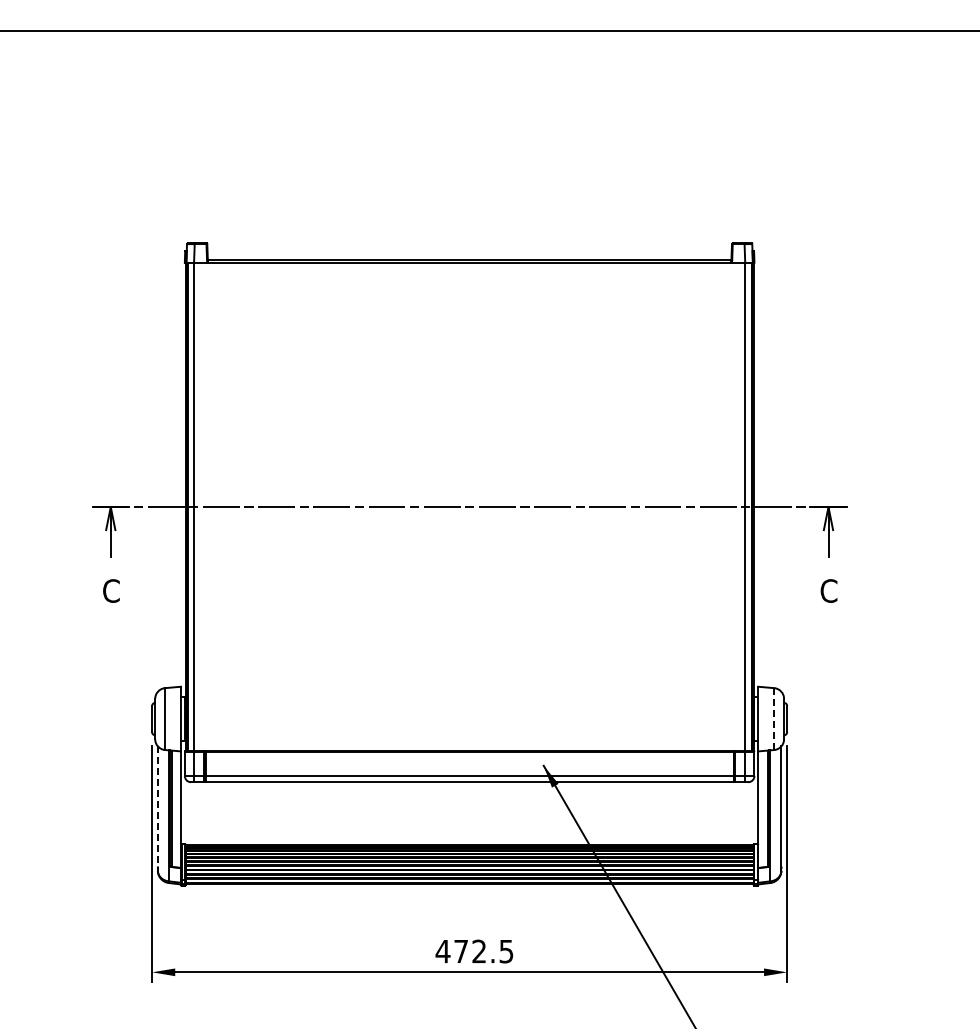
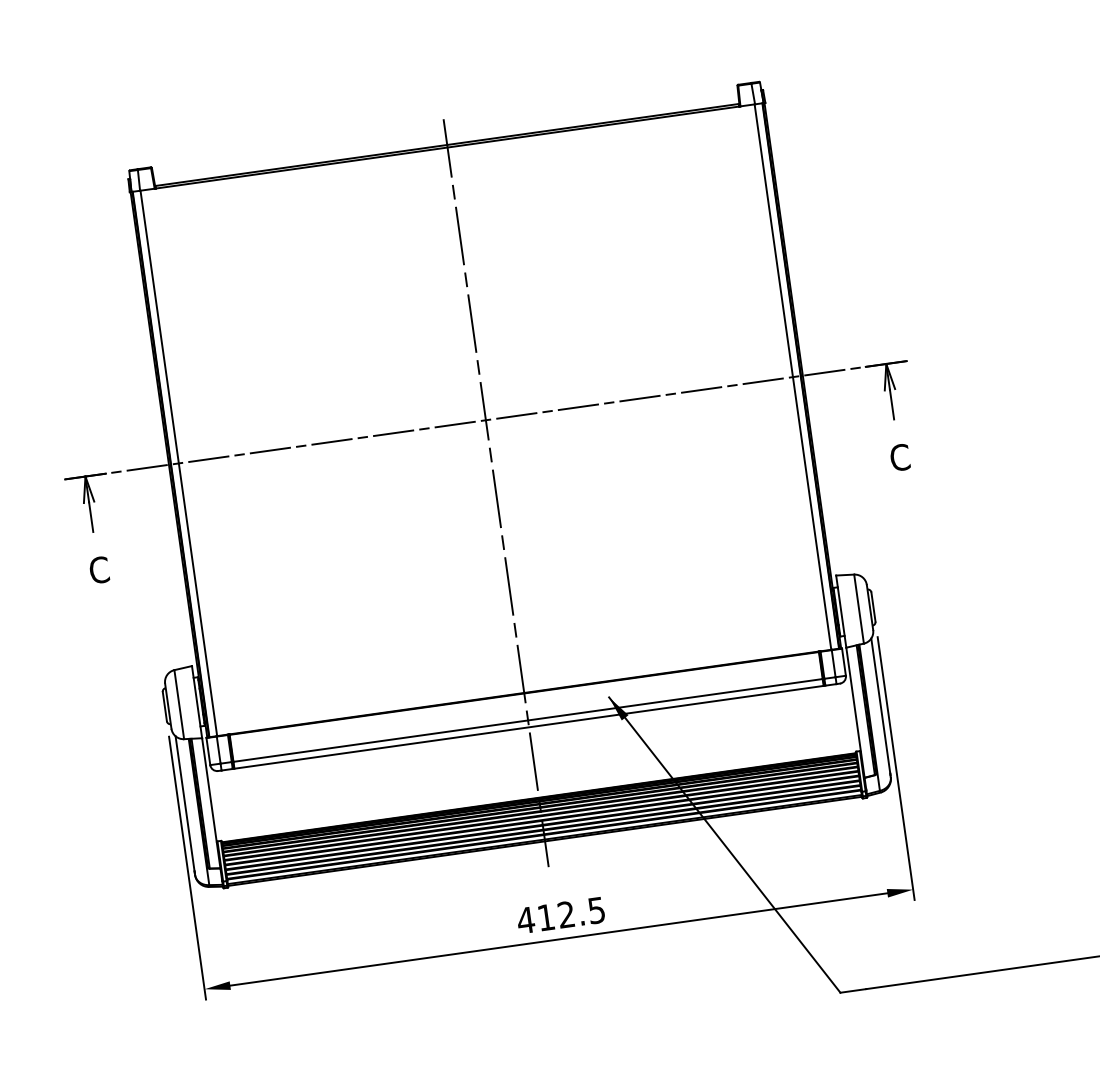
line: (469, 572) -> (496, 493), added
line: (774, 719) -> (859, 609), dashed -> solid
line: (157, 806) -> (184, 803), dashed -> solid
text: (460, 951) -> (545, 917), 472.5 -> 412.5

